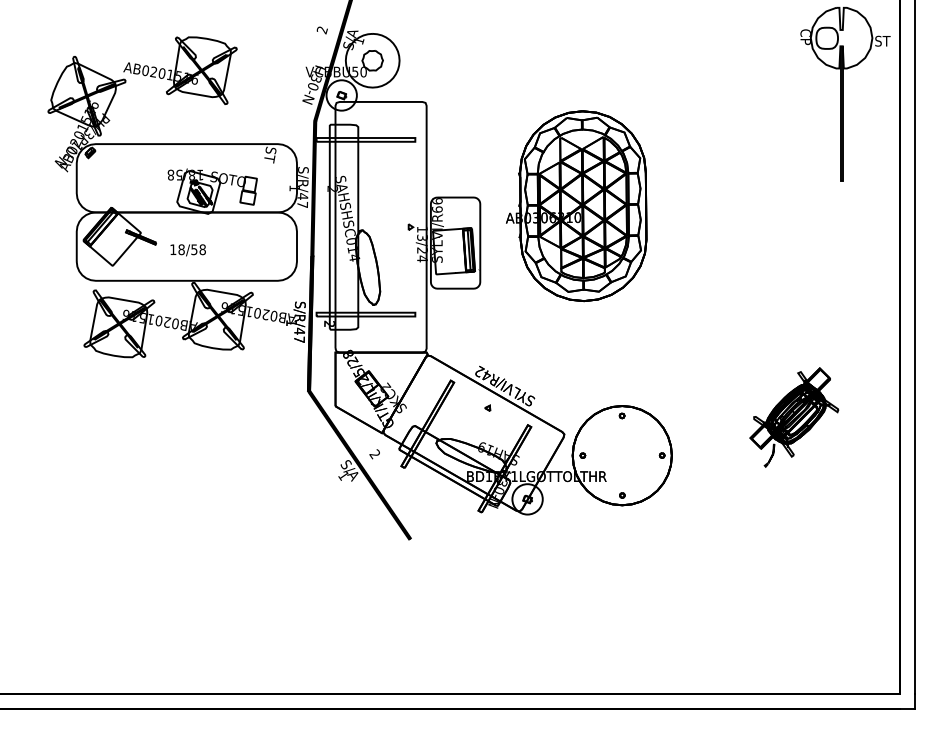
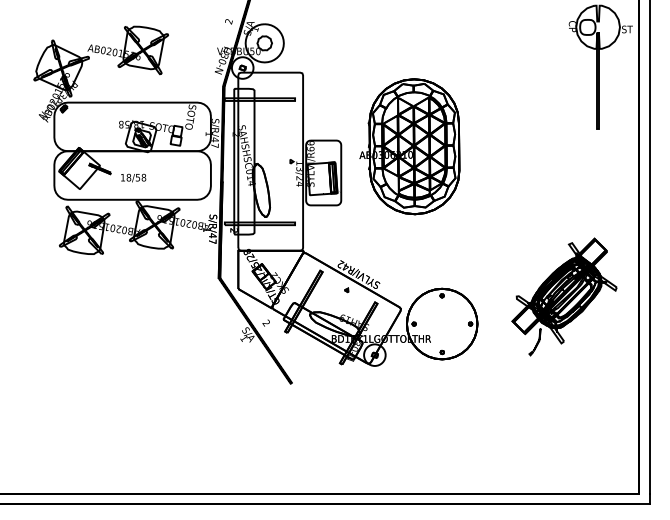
text: (267, 168) -> (189, 119), ST -> SOTO
part: (794, 417) -> (564, 296), size x1.67

